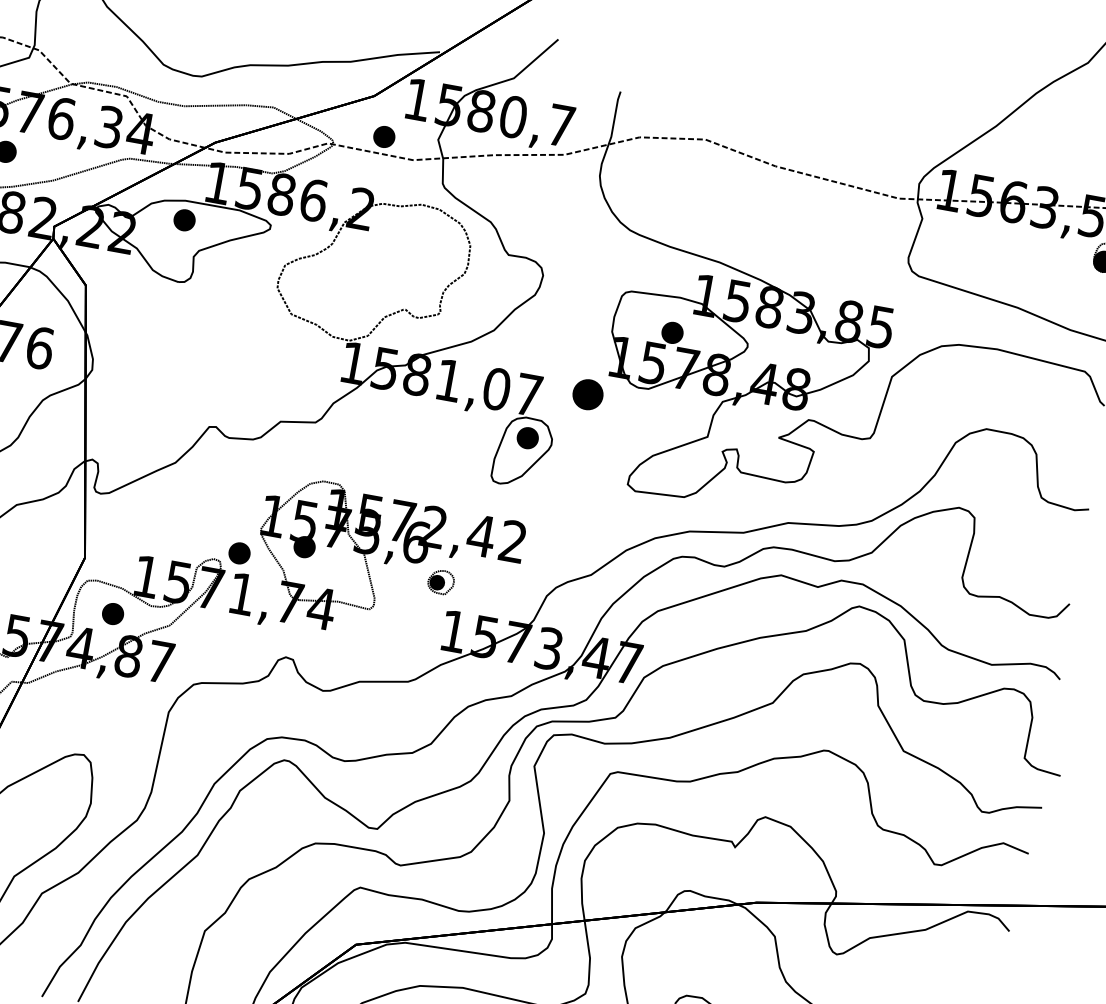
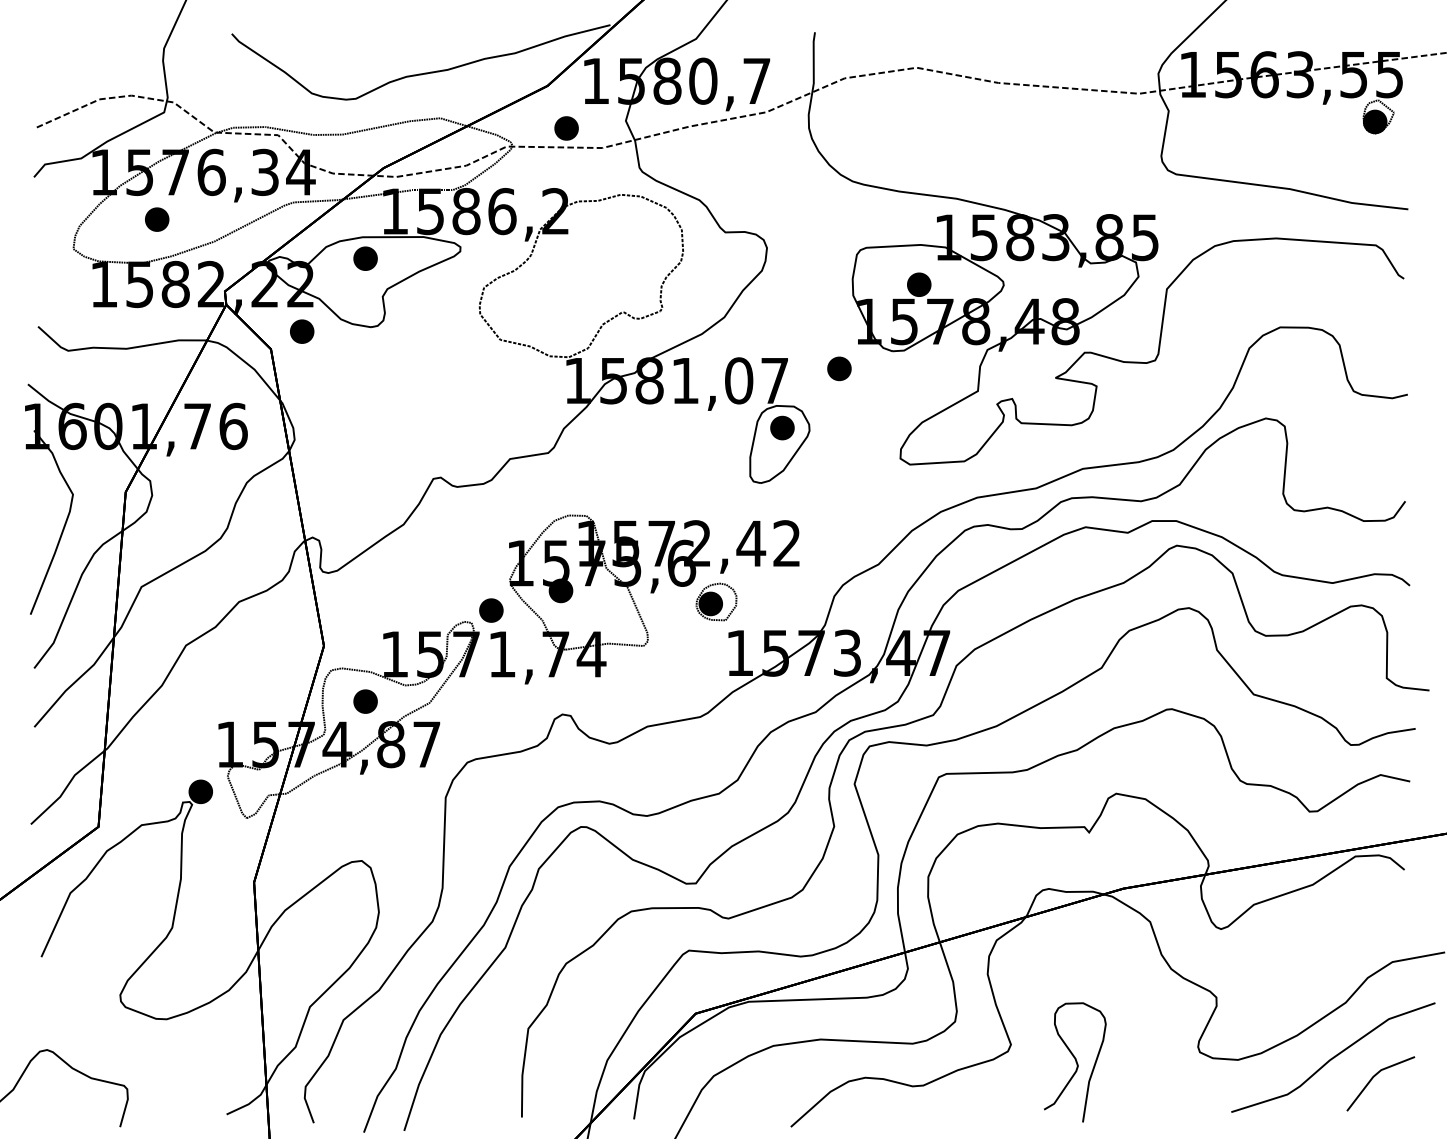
part: (116, 274) -> (302, 331), added
part: (588, 394) -> (839, 368), size x0.71
part: (441, 581) -> (716, 601), size x1.43

